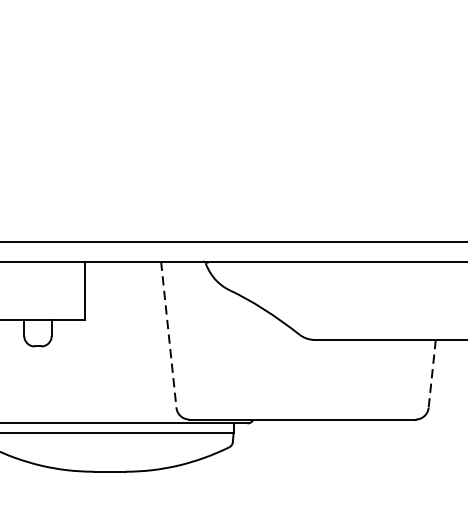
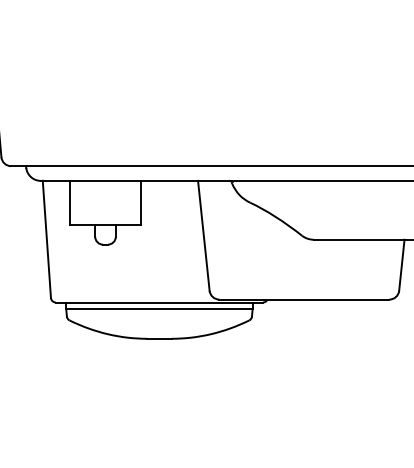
line: (168, 335) -> (203, 236), dashed -> solid
line: (431, 374) -> (401, 265), dashed -> solid

